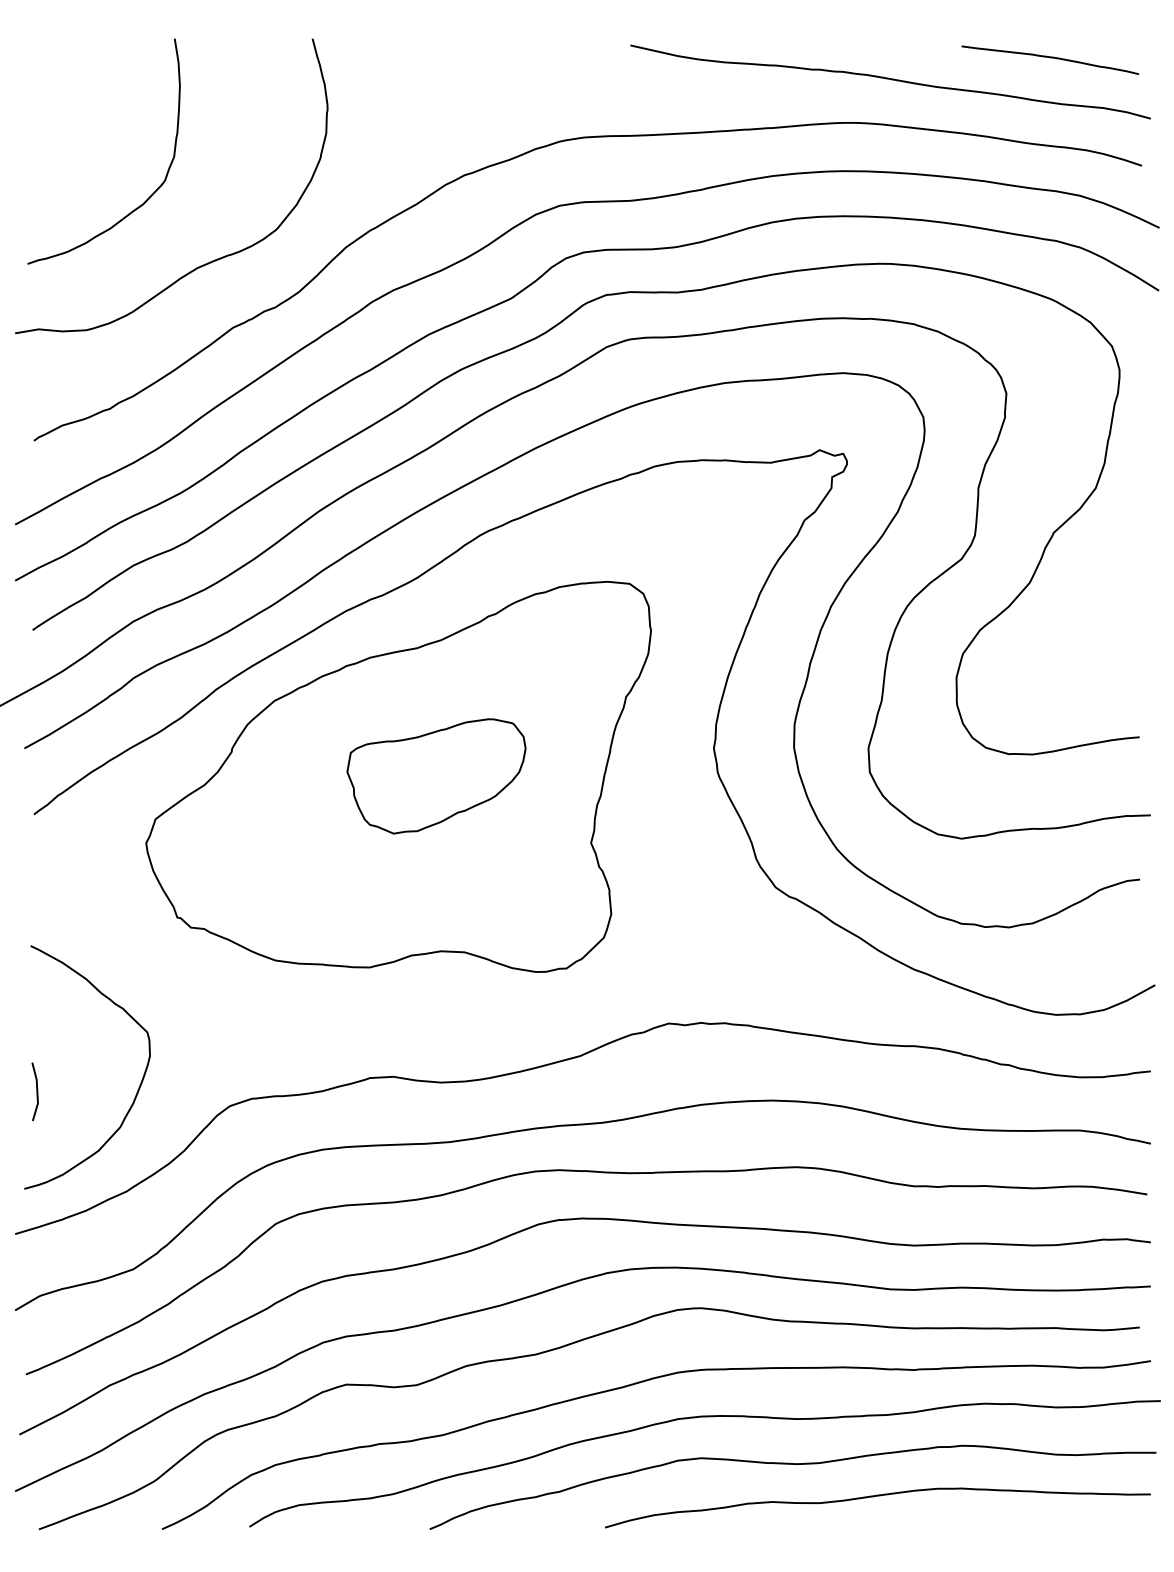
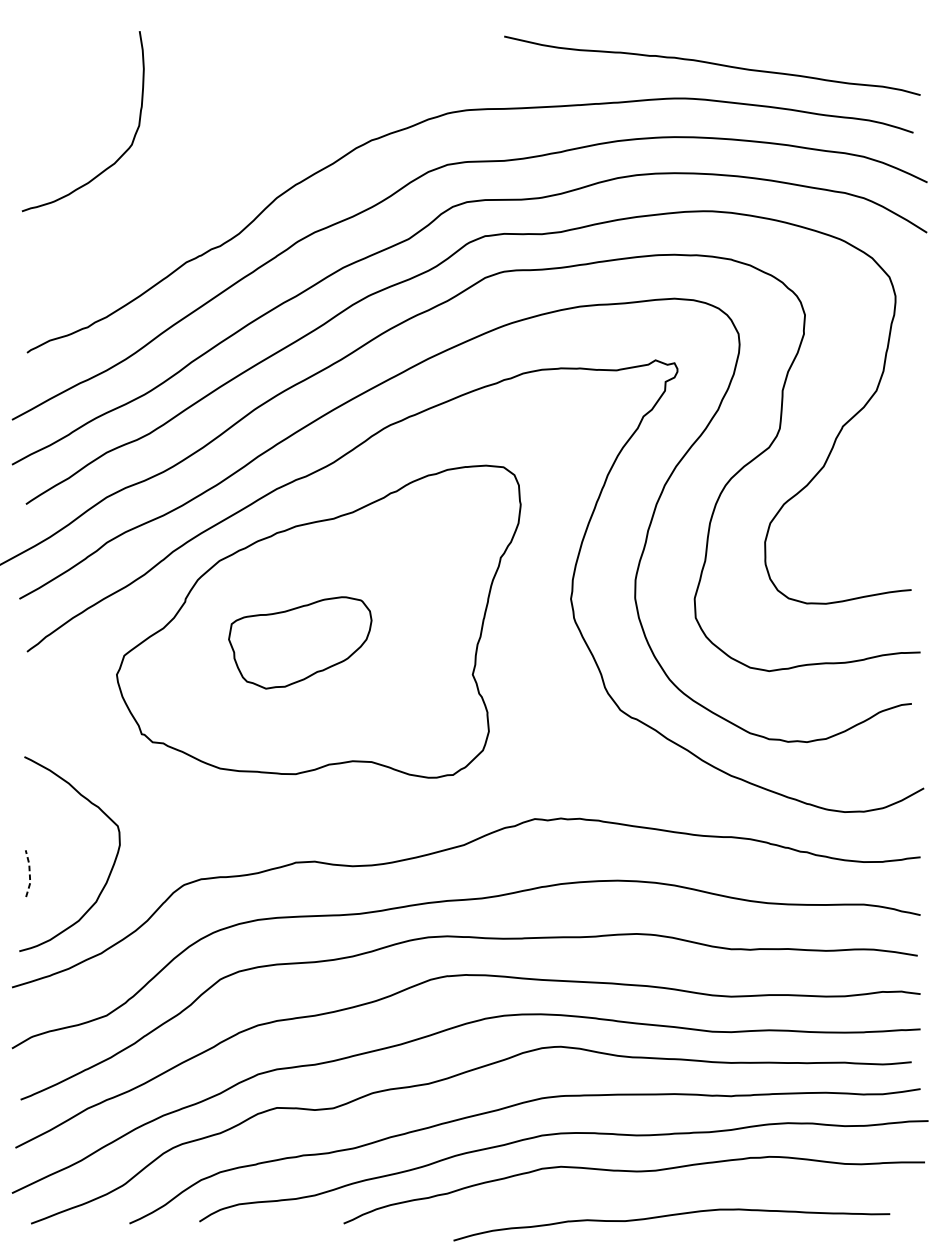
curve: (1049, 58) -> (839, 46), removed
curve: (207, 262) -> (165, 210), removed
part: (436, 776) -> (300, 643), moved
line: (37, 1091) -> (29, 873), solid -> dashed
curve: (873, 1497) -> (668, 1216), moved

